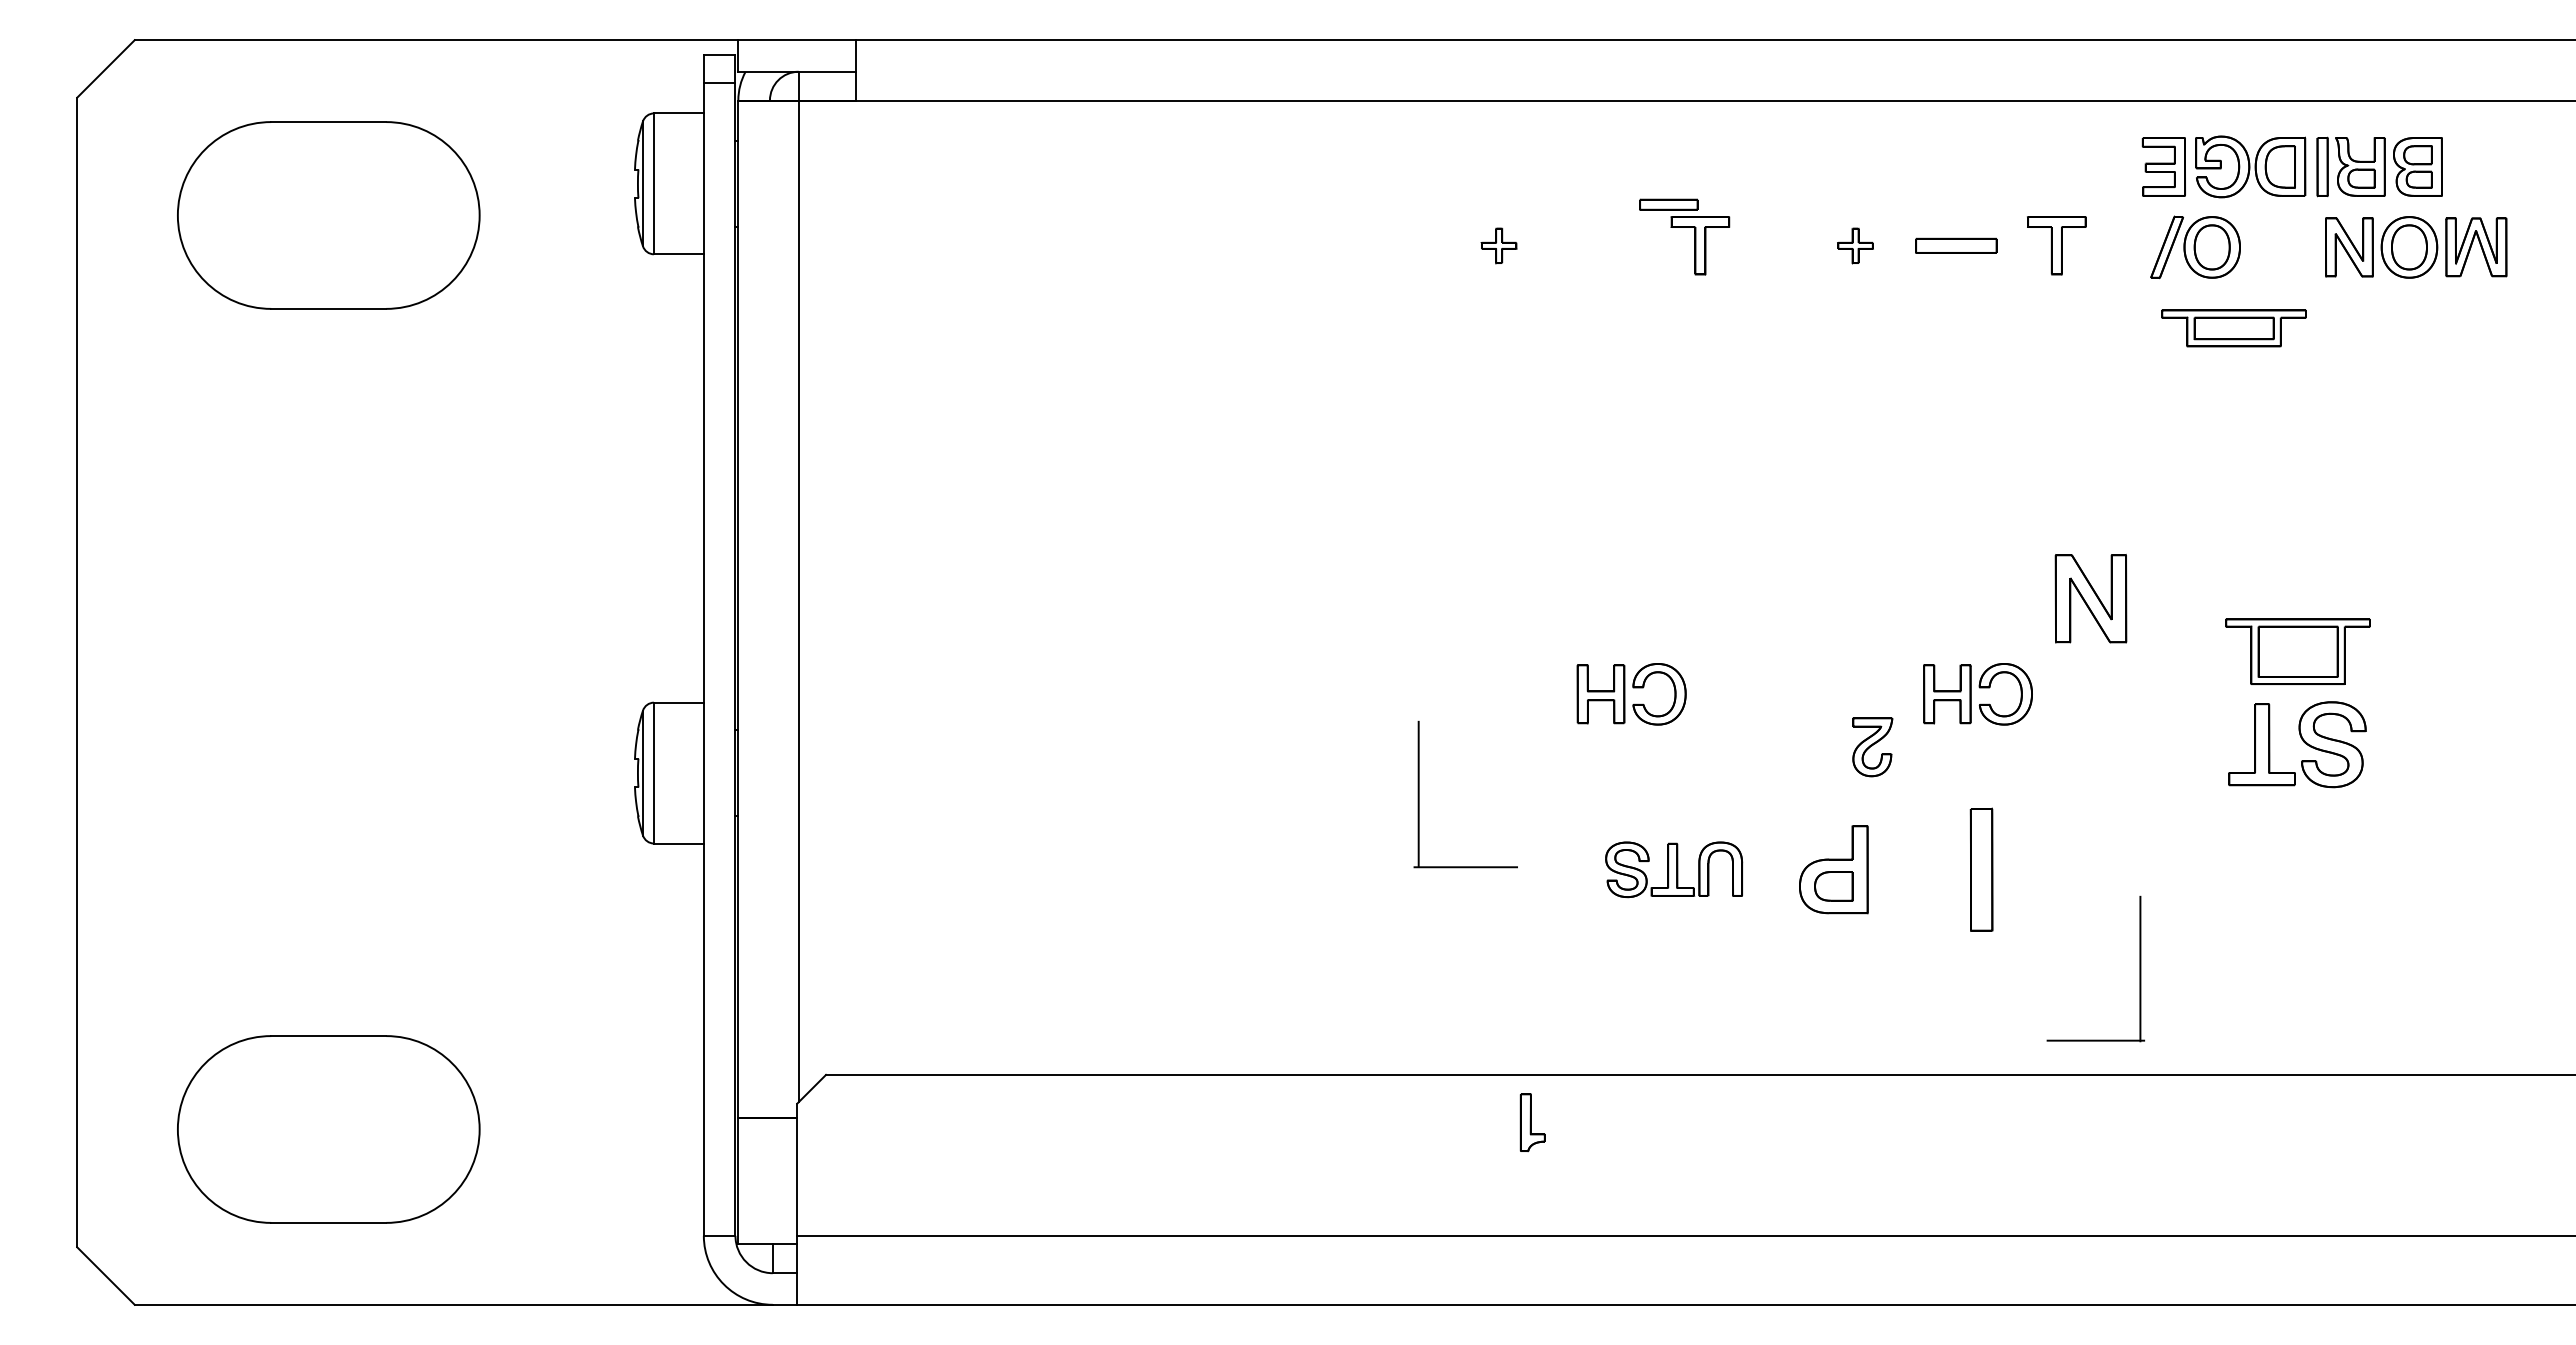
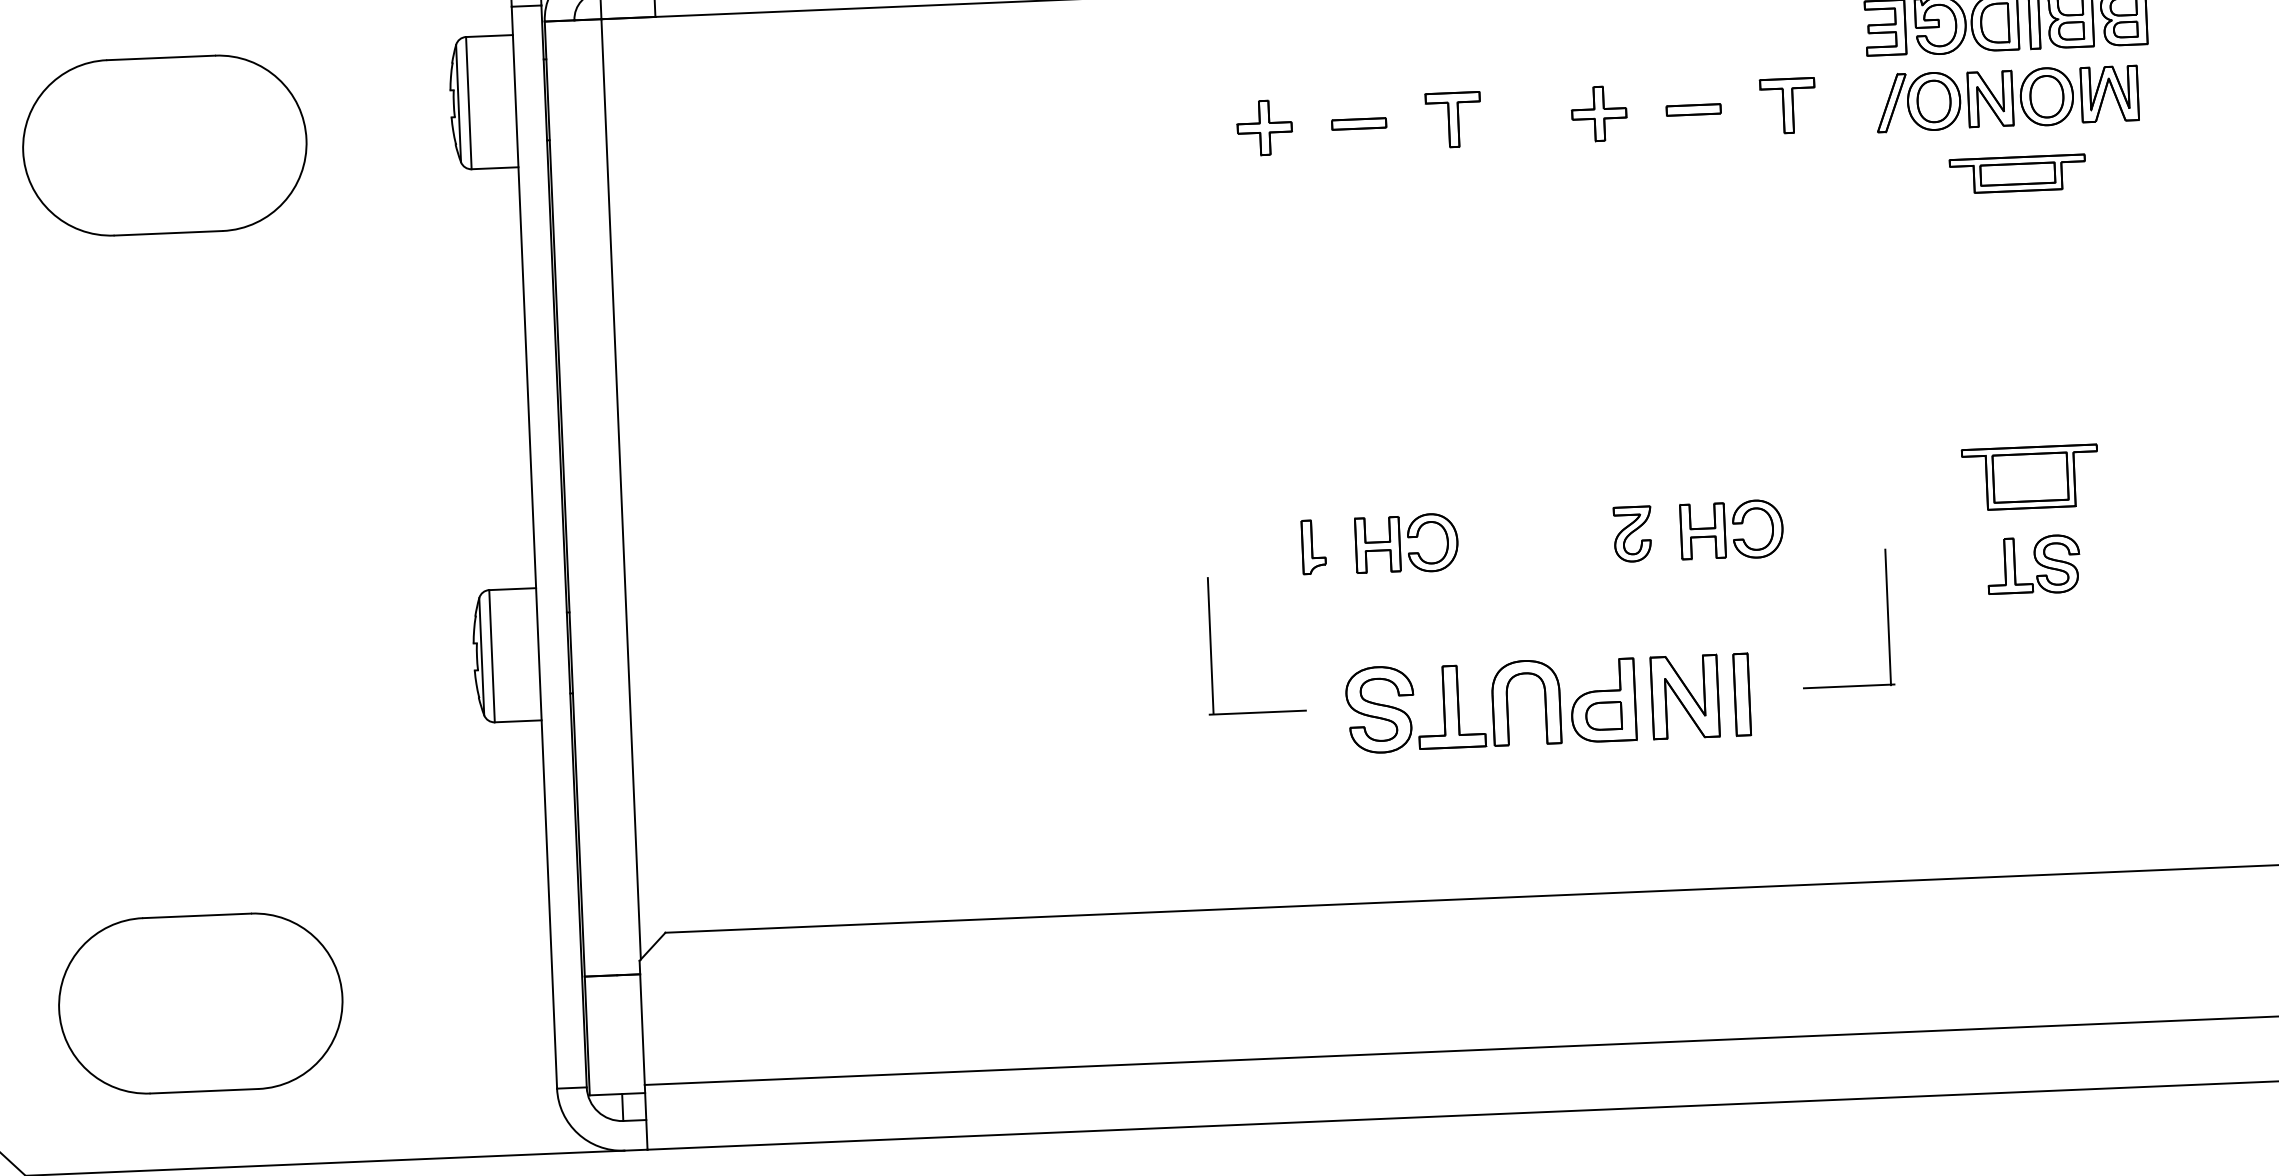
part: (1668, 204) -> (1358, 123), moved
part: (1498, 245) -> (1264, 127), size x1.67
part: (1855, 245) -> (1599, 113), size x1.67
part: (1955, 245) -> (1693, 109), size x0.71
part: (2416, 247) -> (2053, 96), moved
part: (2233, 328) -> (2017, 174), moved
part: (2090, 598) -> (1684, 696), moved
part: (2297, 744) -> (2033, 564), size x0.71
part: (1872, 747) -> (1632, 534), moved
part: (1673, 869) -> (1452, 706), size x1.67
part: (1981, 869) -> (1741, 694), size x0.71
part: (2139, 968) -> (1887, 616), moved
part: (1532, 1122) -> (1313, 546), moved

